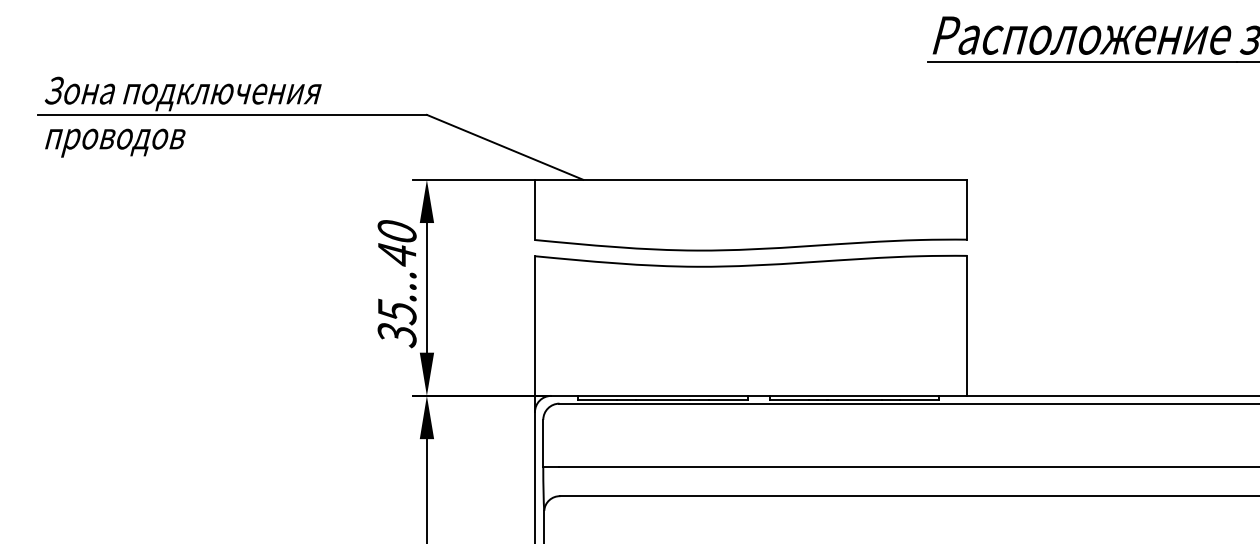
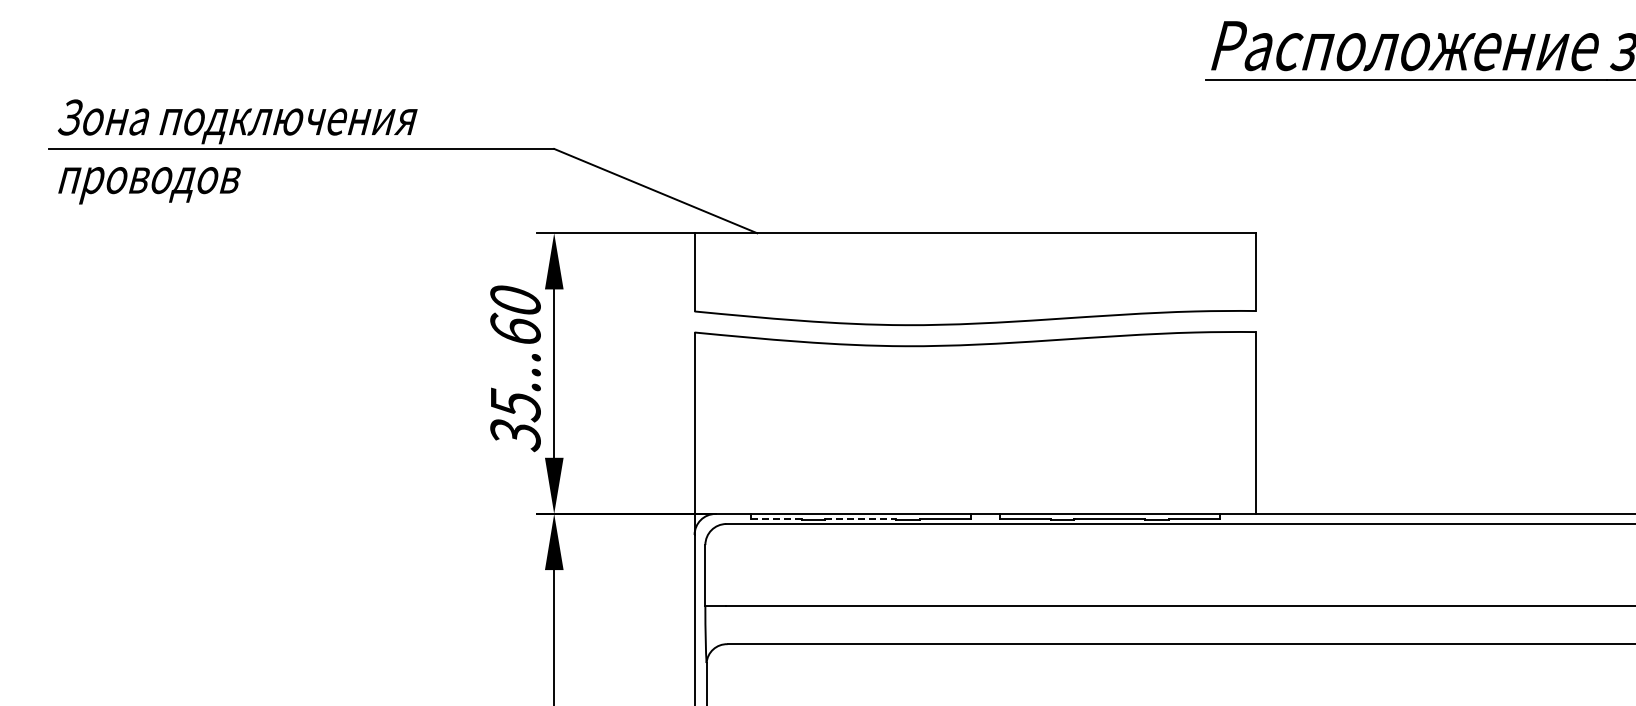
text: (397, 253) -> (515, 329), 35...40 -> 35...60
line: (598, 399) -> (776, 518), solid -> dashed
line: (663, 399) -> (861, 518), solid -> dashed

